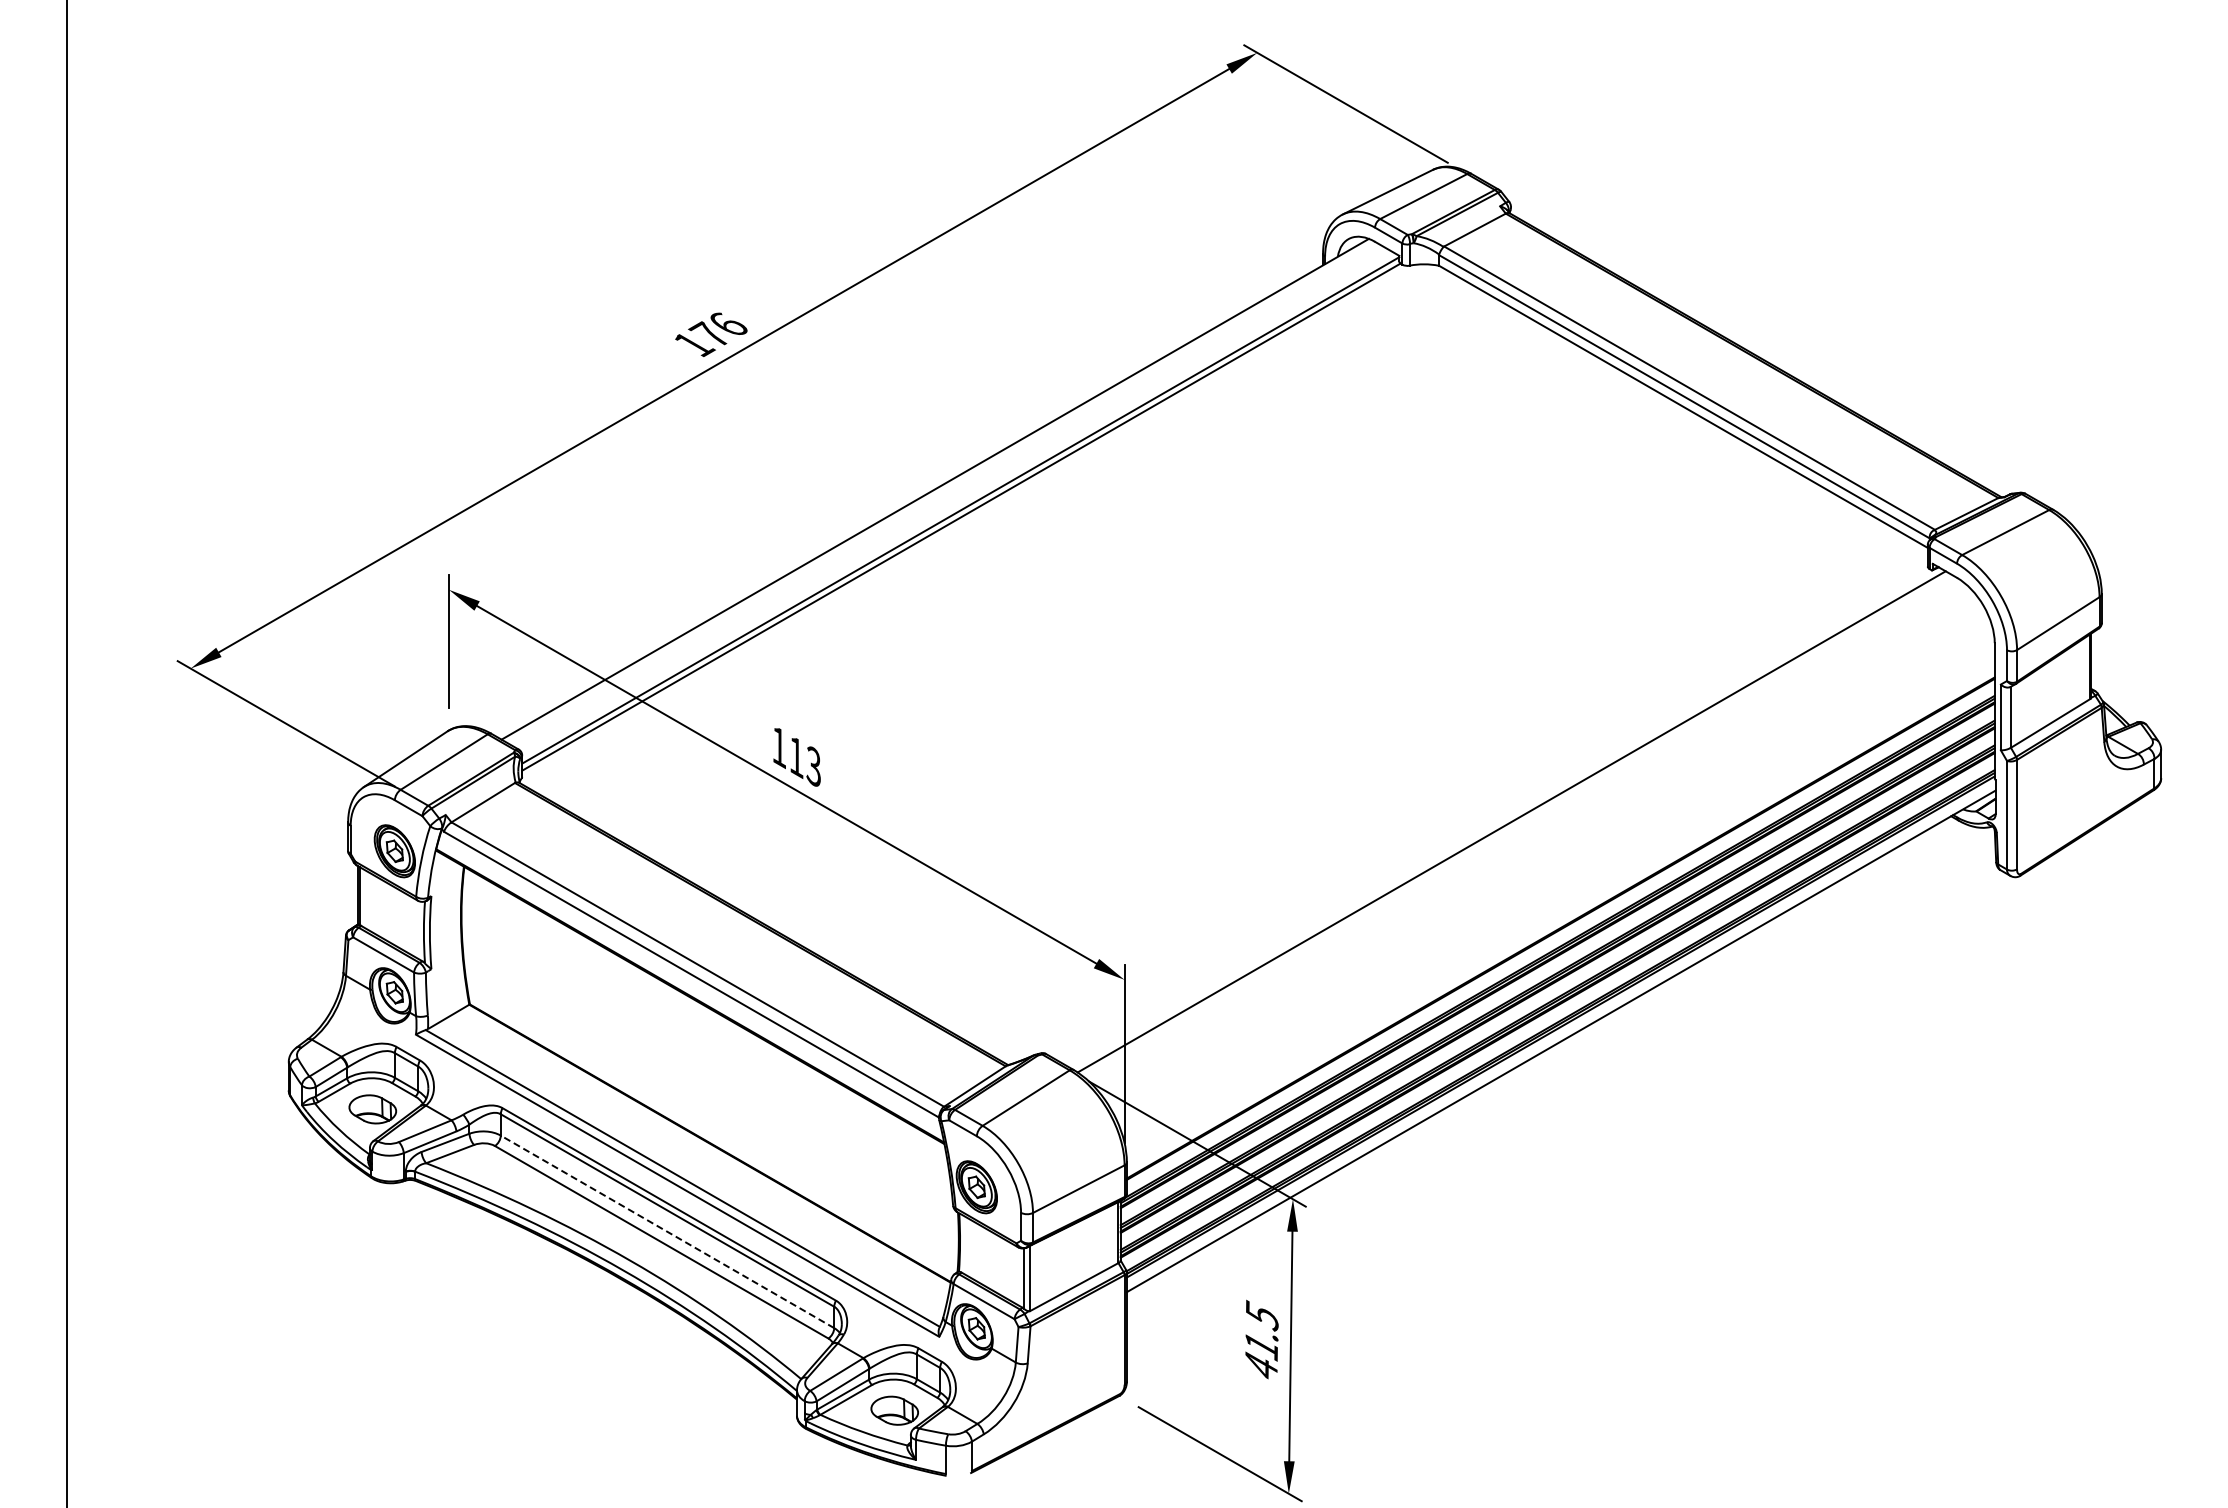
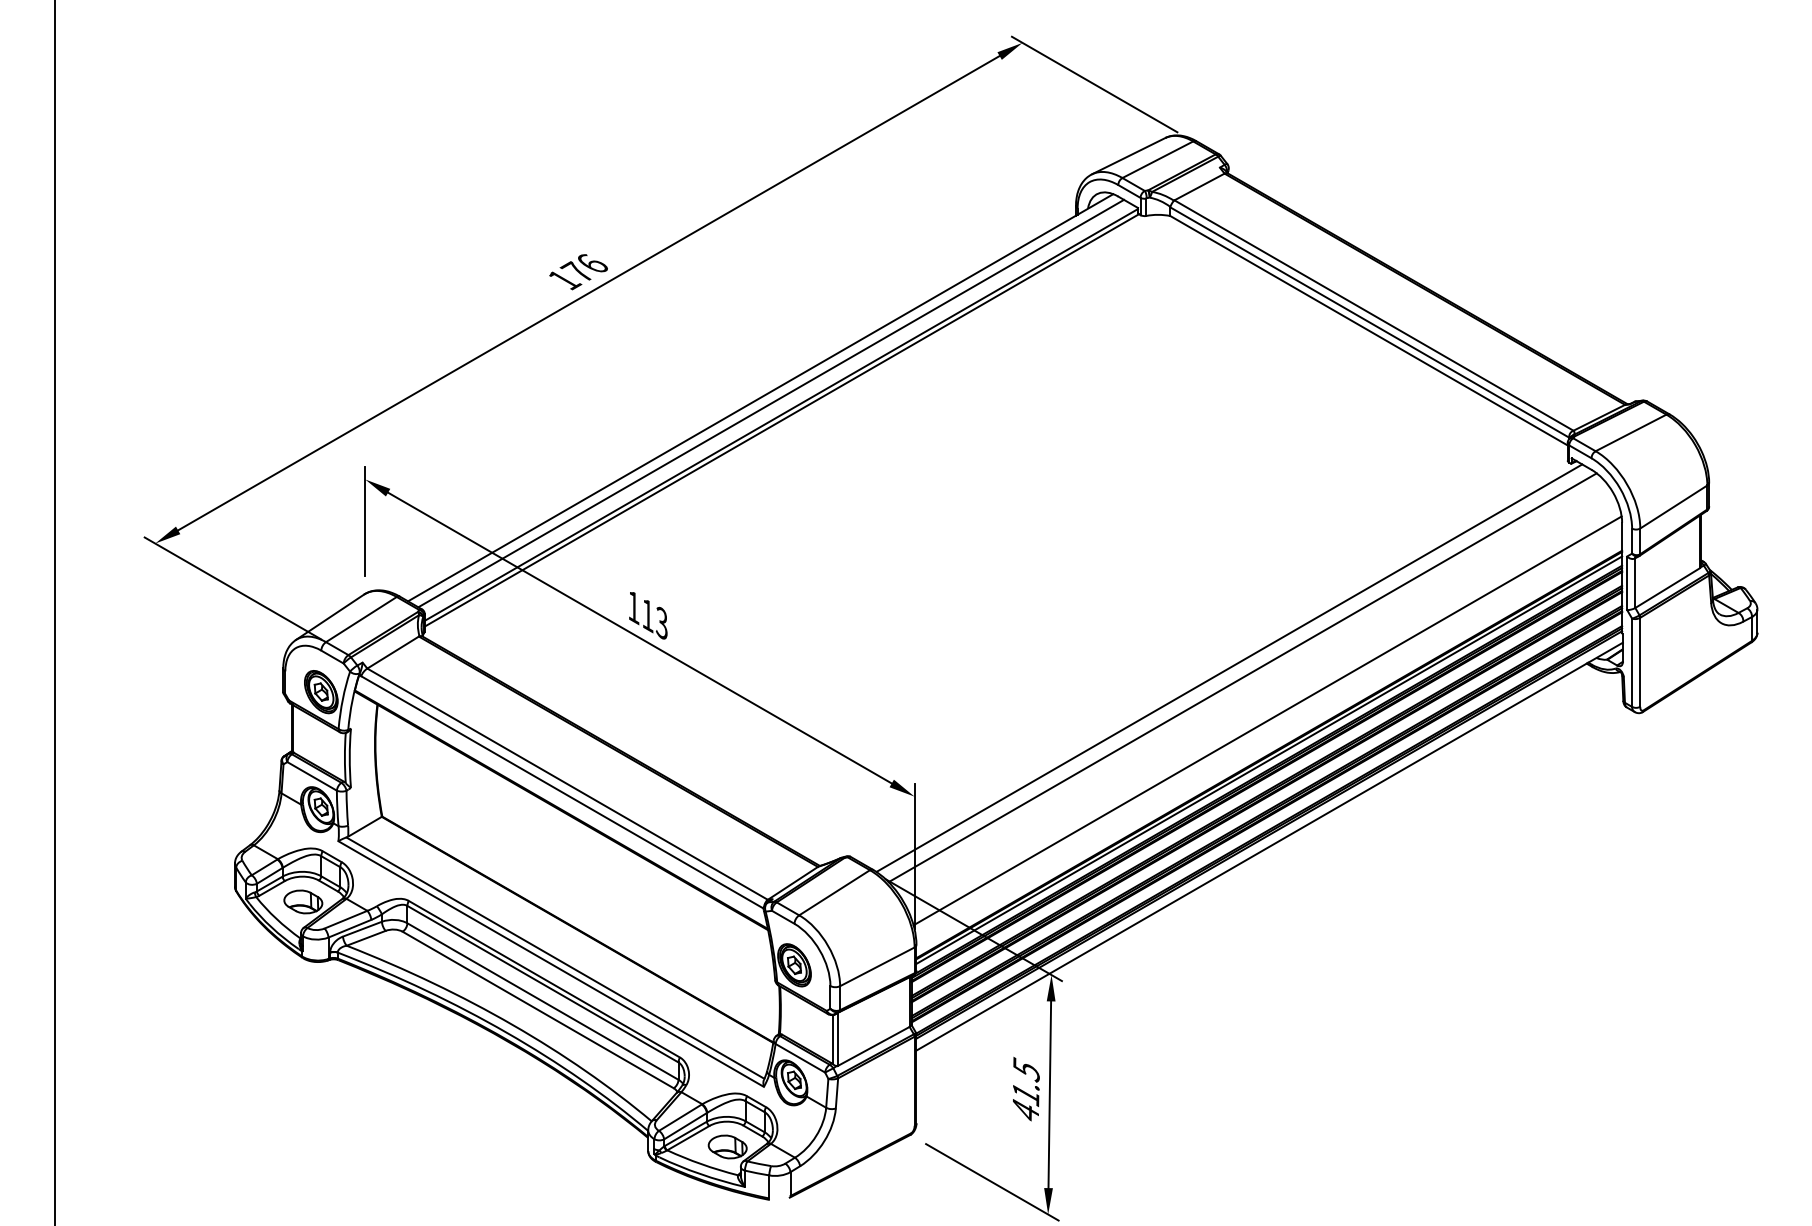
line: (948, 495) -> (771, 402), added
line: (1527, 833) -> (1242, 677), added
line: (1558, 886) -> (1267, 720), added
line: (1560, 934) -> (1269, 759), added
line: (667, 1231) -> (542, 1001), dashed -> solid

